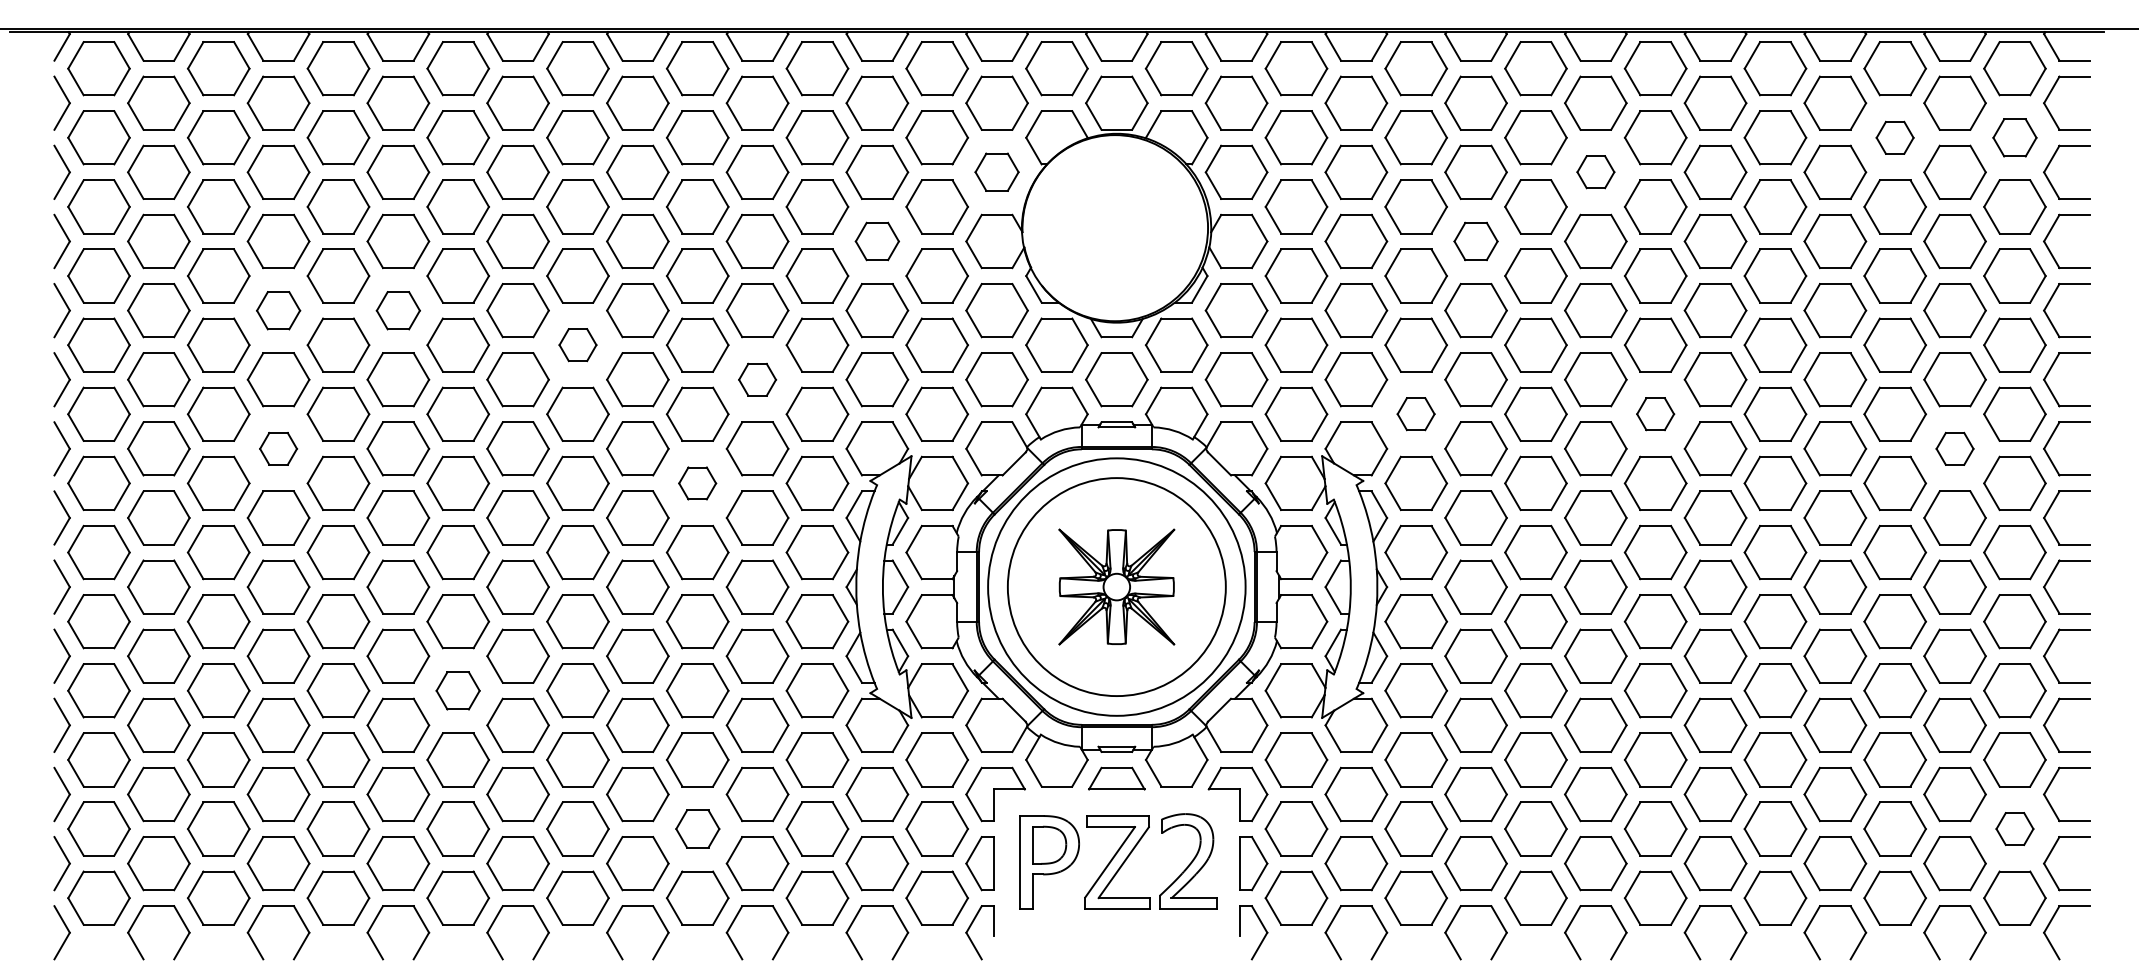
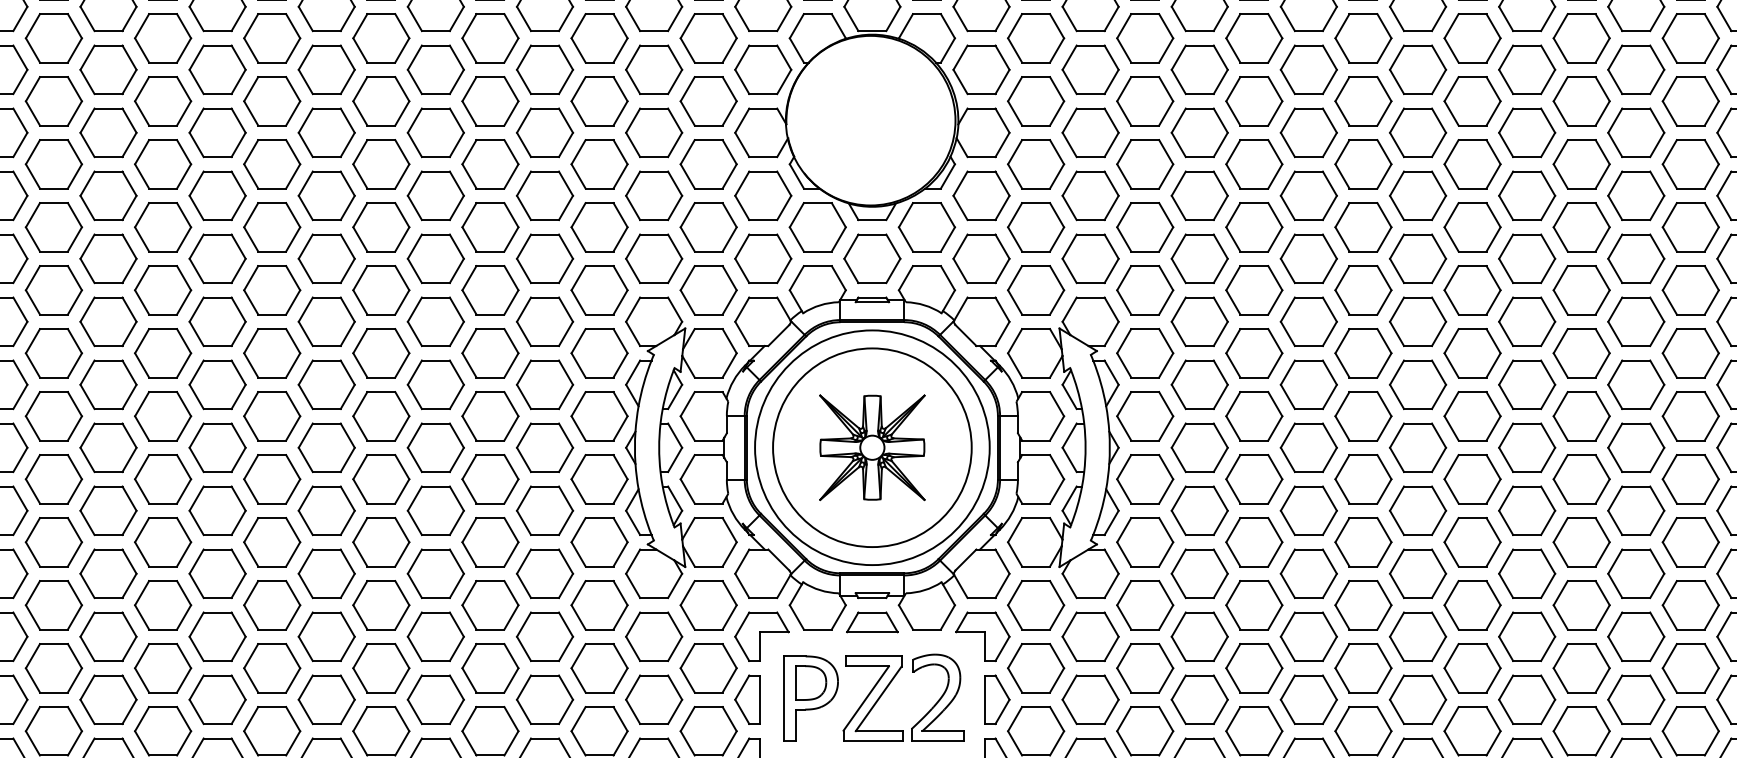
part: (1894, 137) -> (1581, 38), size x1.67
part: (2014, 137) -> (1690, 38), size x1.43
part: (996, 171) -> (762, 69), size x1.43
part: (1595, 171) -> (1308, 69), size x1.67
part: (877, 241) -> (654, 132), size x1.43
part: (1475, 241) -> (1199, 132), size x1.43
part: (278, 310) -> (108, 195), size x1.43
part: (398, 310) -> (217, 195), size x1.43
part: (577, 344) -> (380, 226), size x1.67
part: (757, 379) -> (544, 258), size x1.67
part: (1415, 413) -> (1144, 289), size x1.67
part: (1655, 413) -> (1363, 289), size x1.67
part: (278, 448) -> (108, 321), size x1.67
part: (1954, 448) -> (1635, 321), size x1.67
part: (697, 483) -> (490, 353), size x1.67
part: (457, 690) -> (271, 542), size x1.43
part: (697, 828) -> (490, 667), size x1.43
part: (2014, 828) -> (1690, 667), size x1.67

